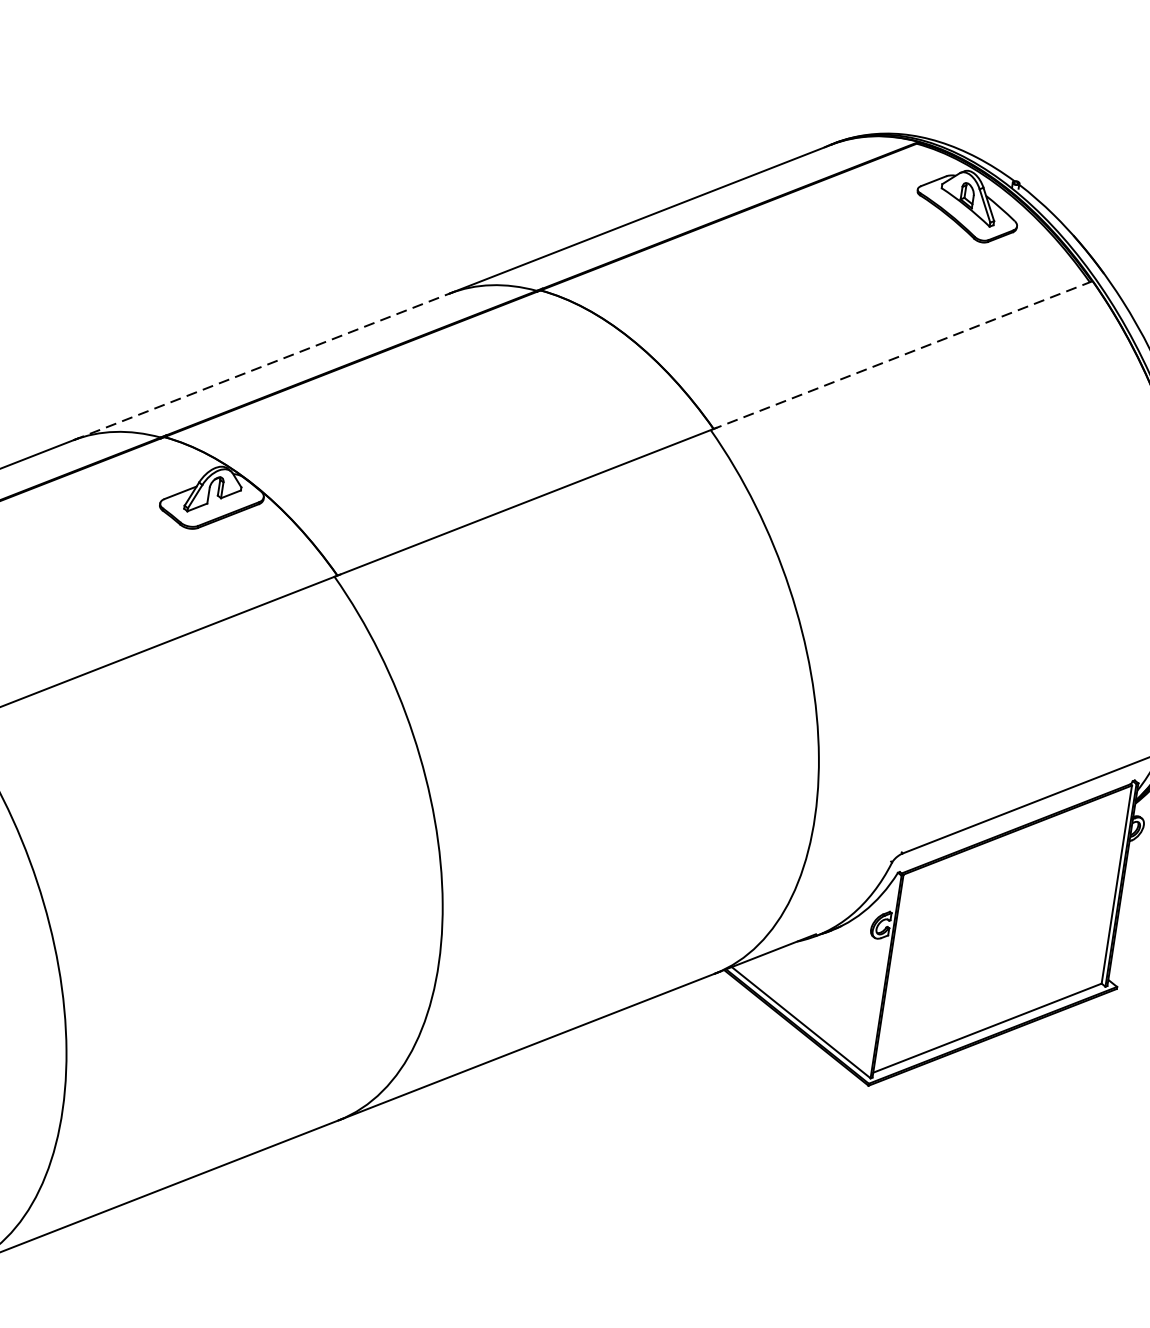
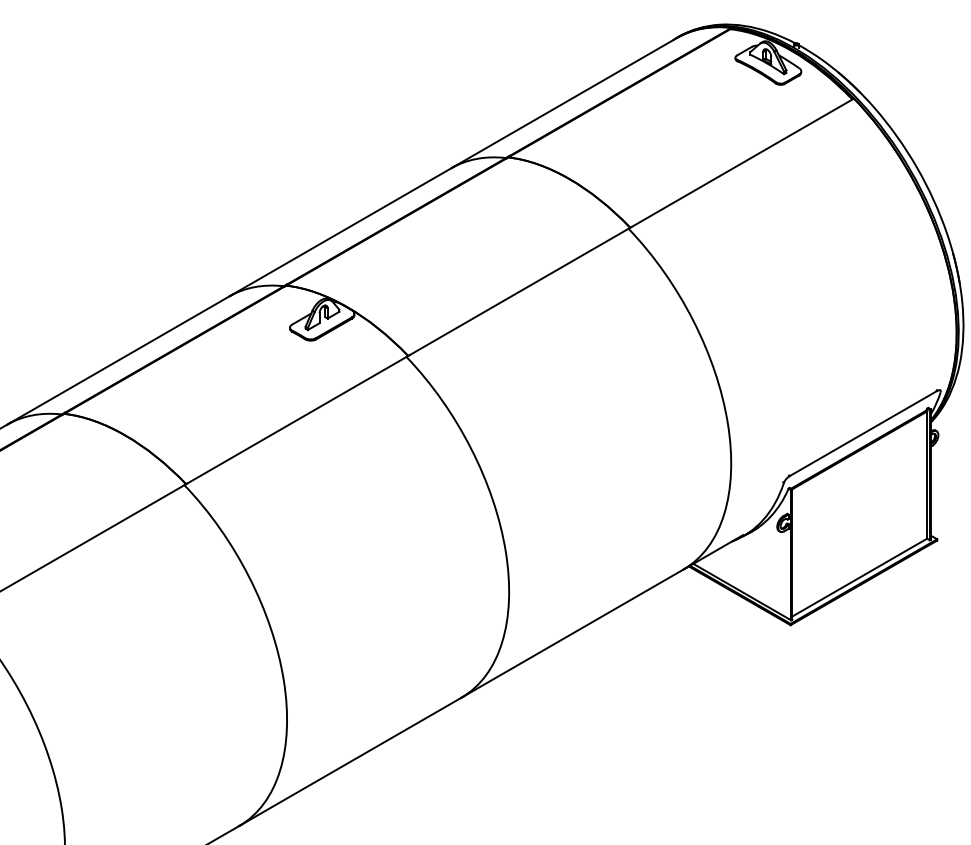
line: (900, 355) -> (740, 163), dashed -> solid
line: (263, 365) -> (341, 231), dashed -> solid

